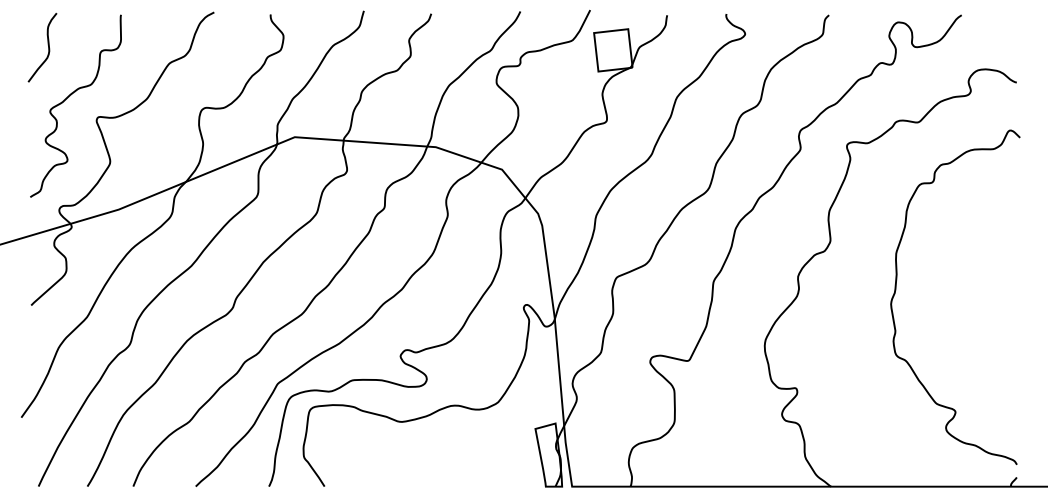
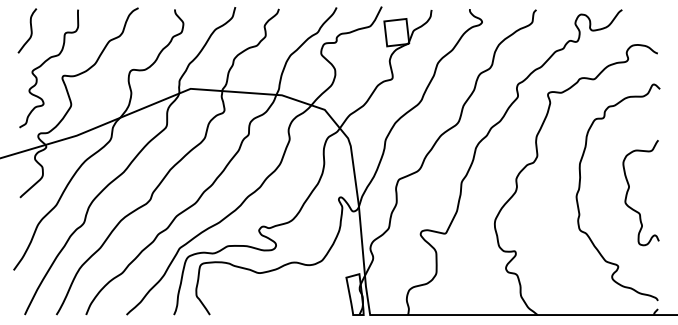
curve: (972, 292) -> (629, 189), added

